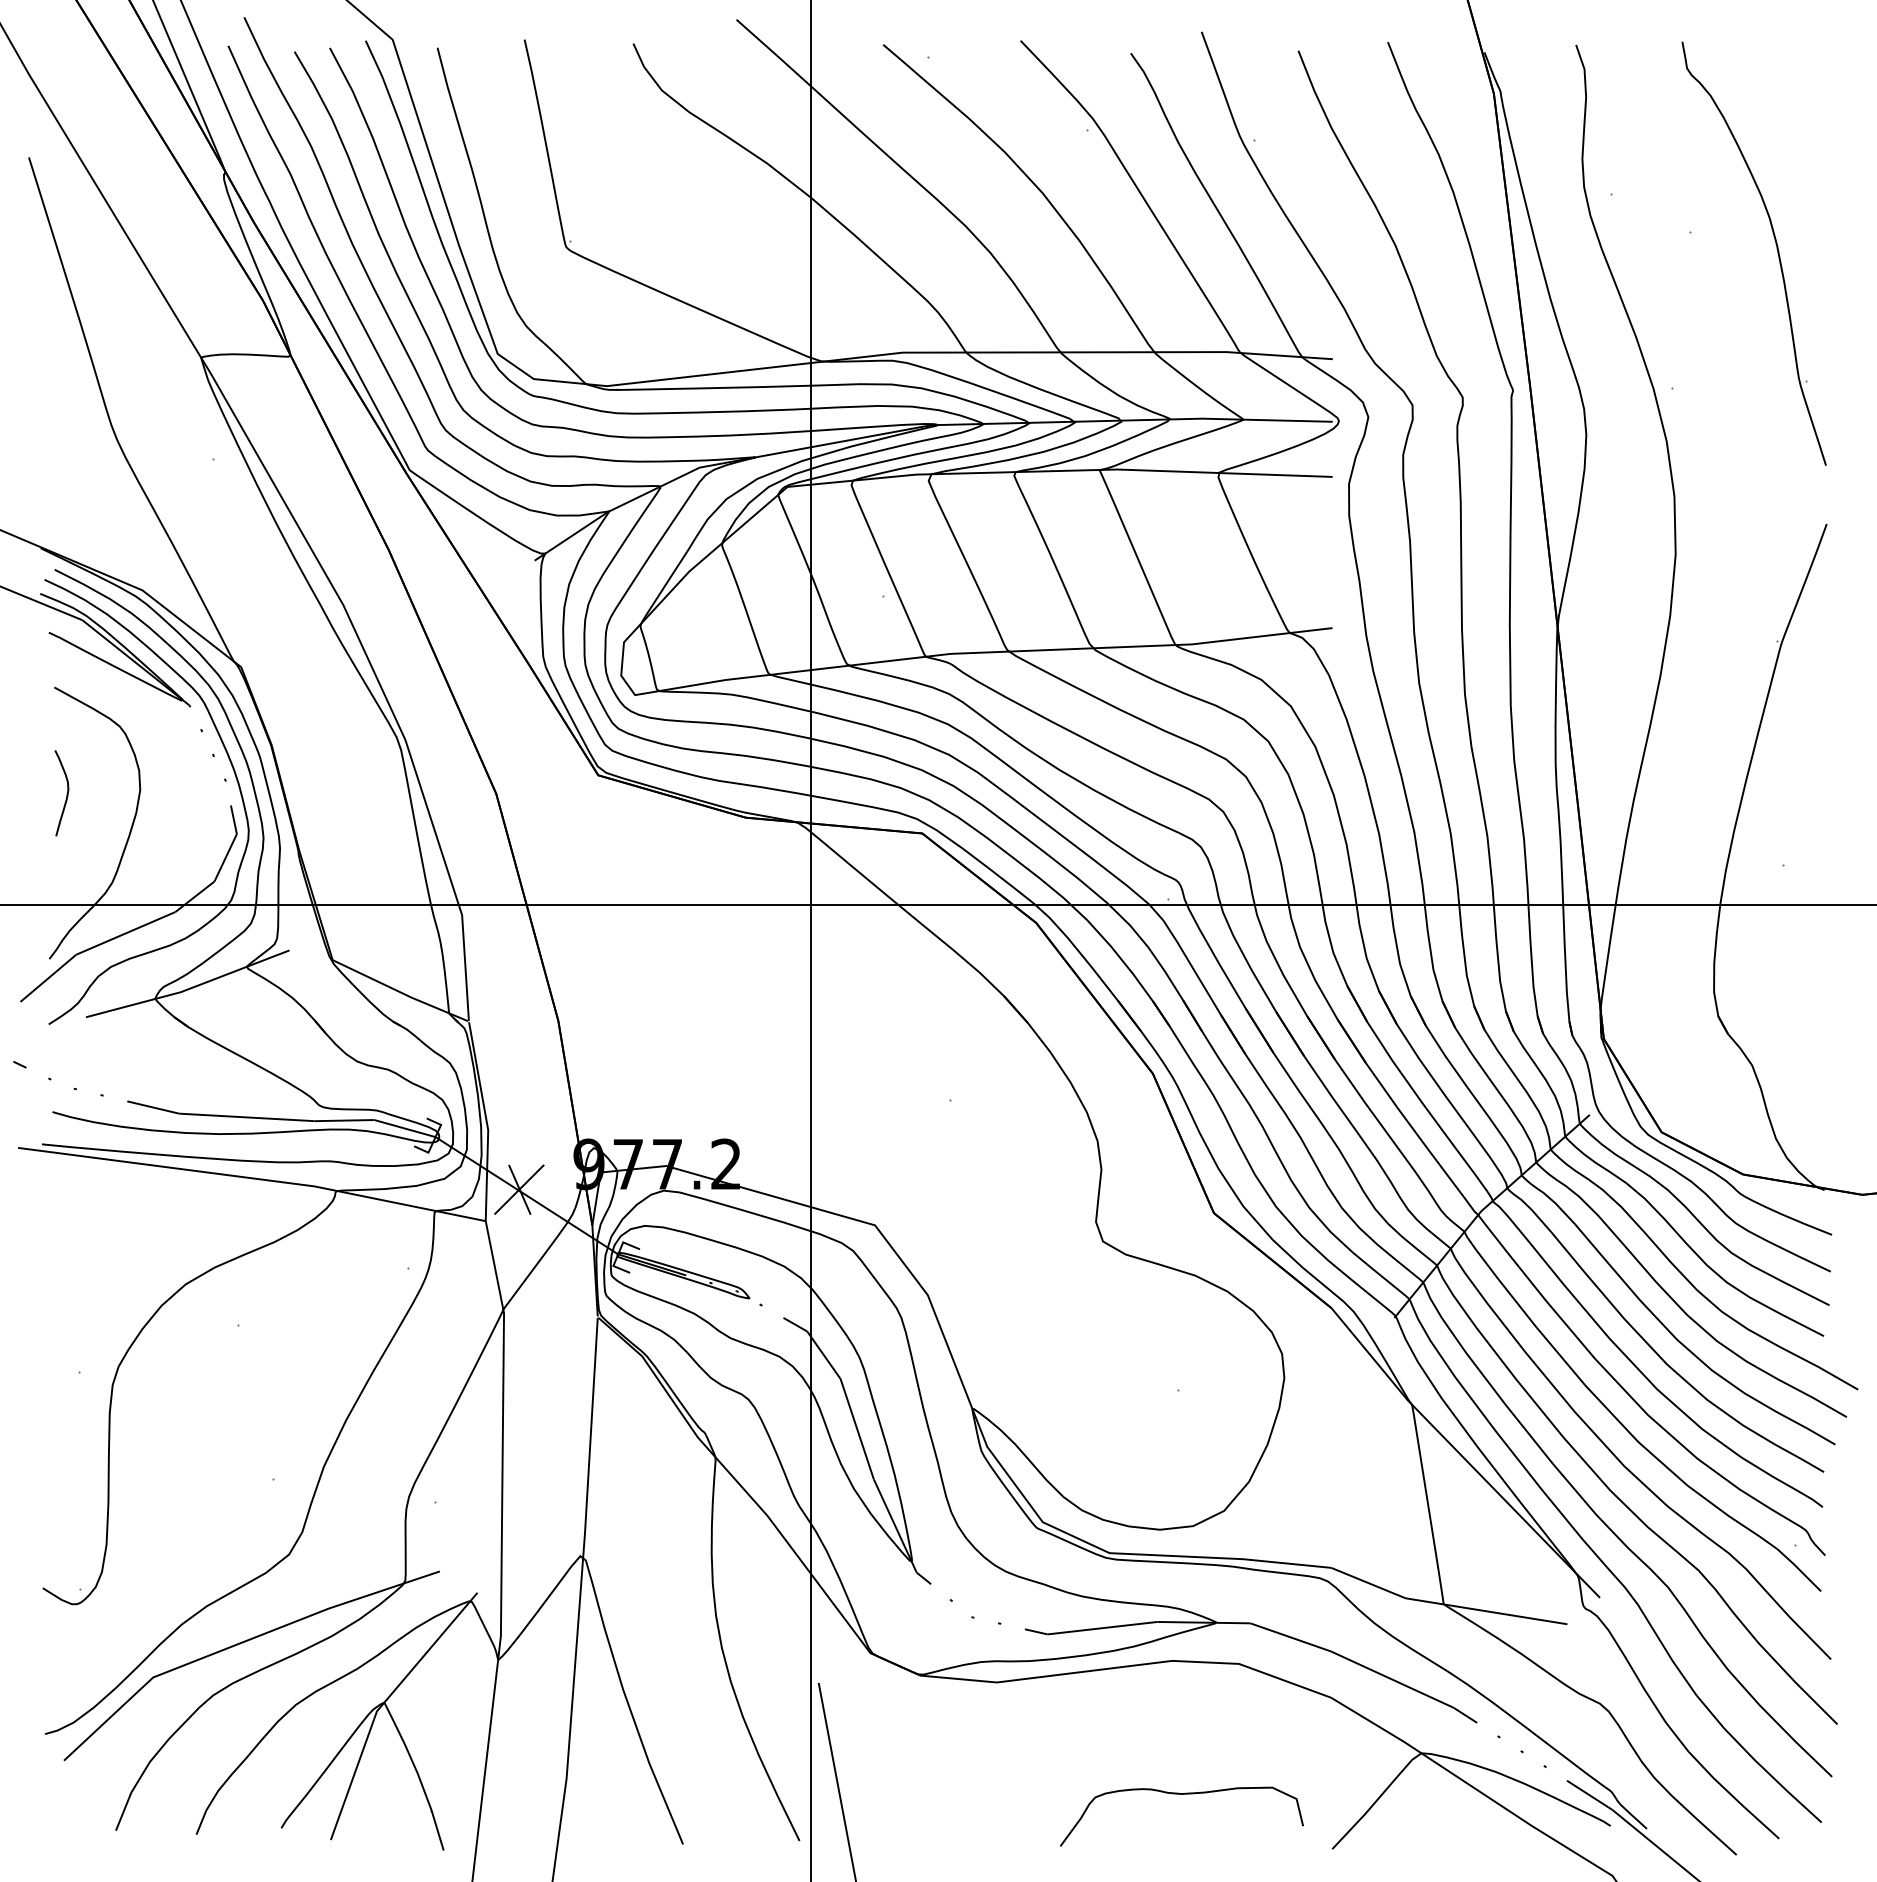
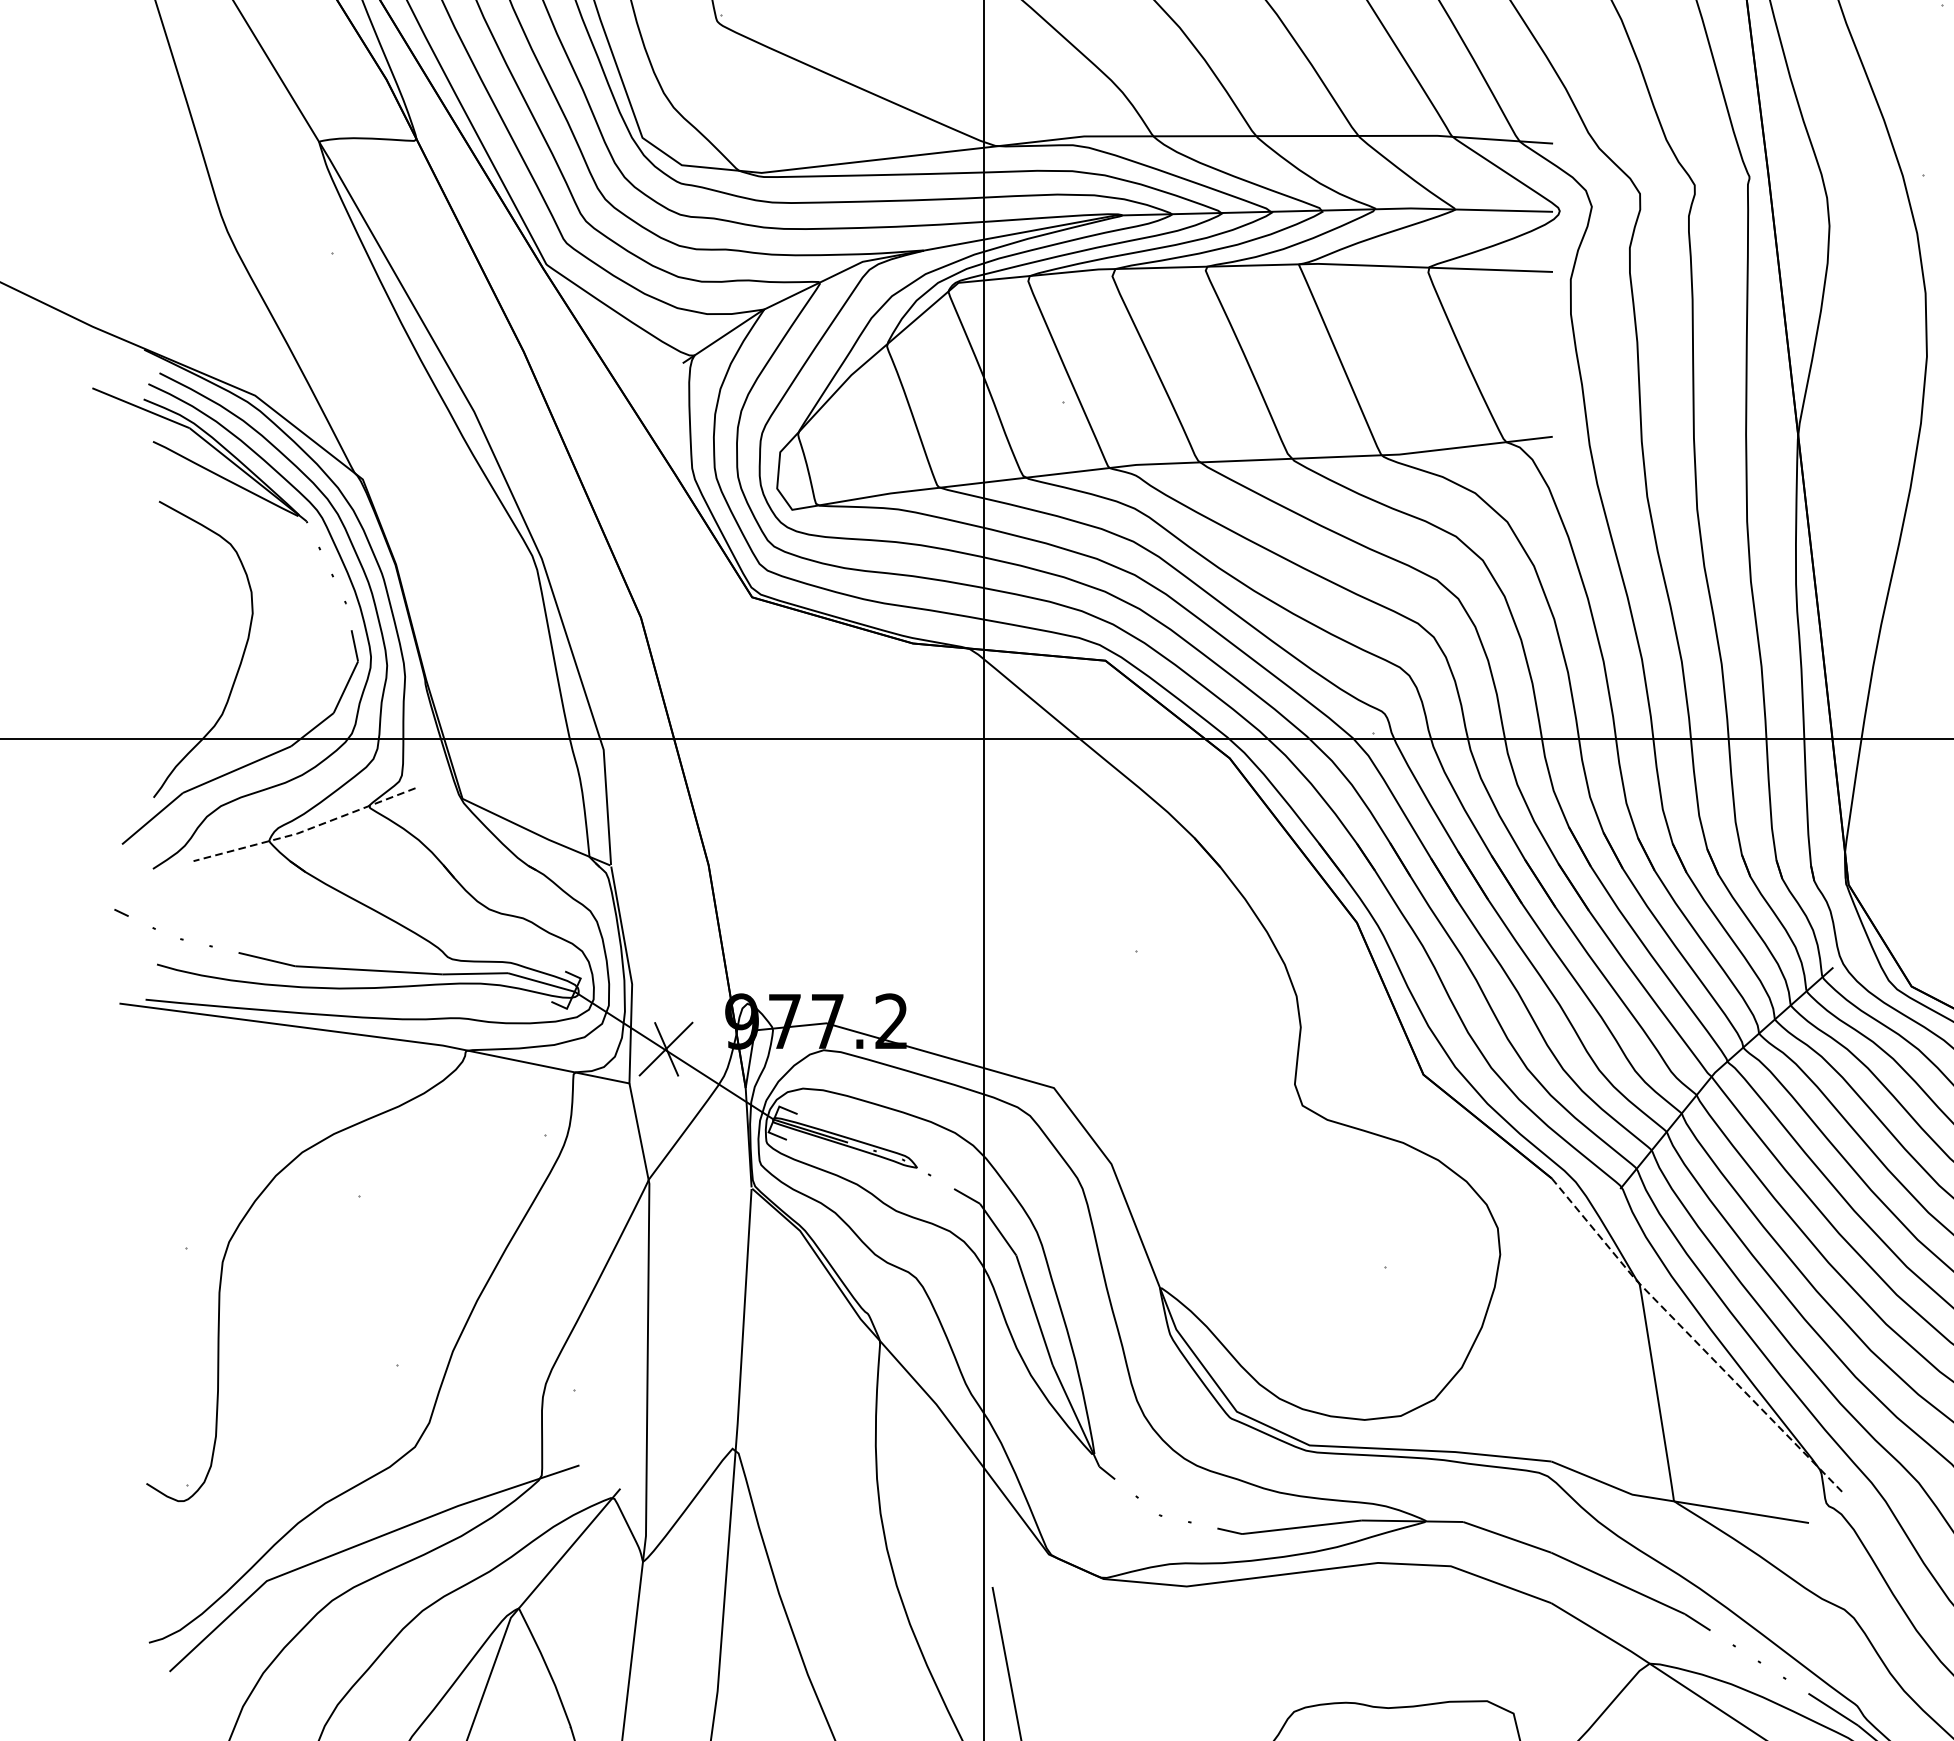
curve: (66, 793) -> (172, 617), removed
line: (188, 989) -> (305, 830), solid -> dashed
line: (1462, 1456) -> (1694, 1340), solid -> dashed

